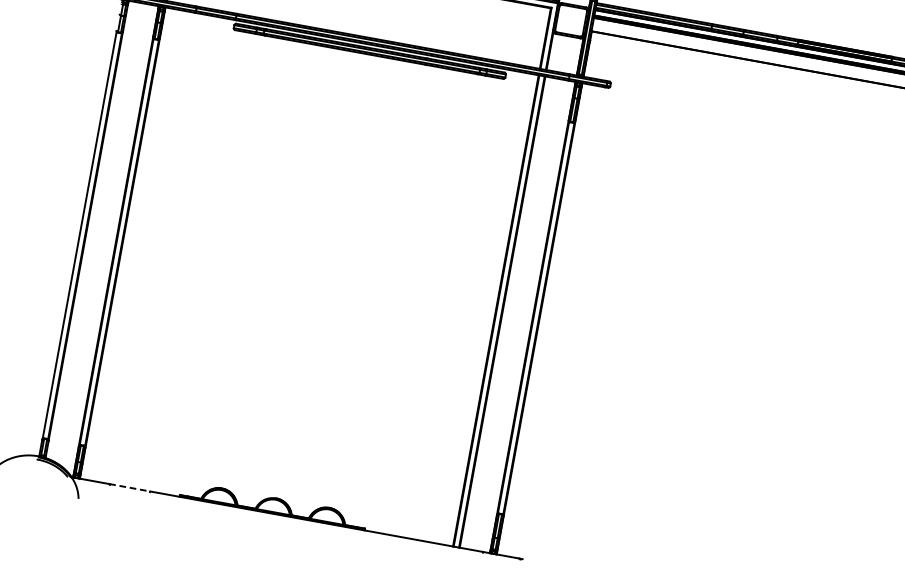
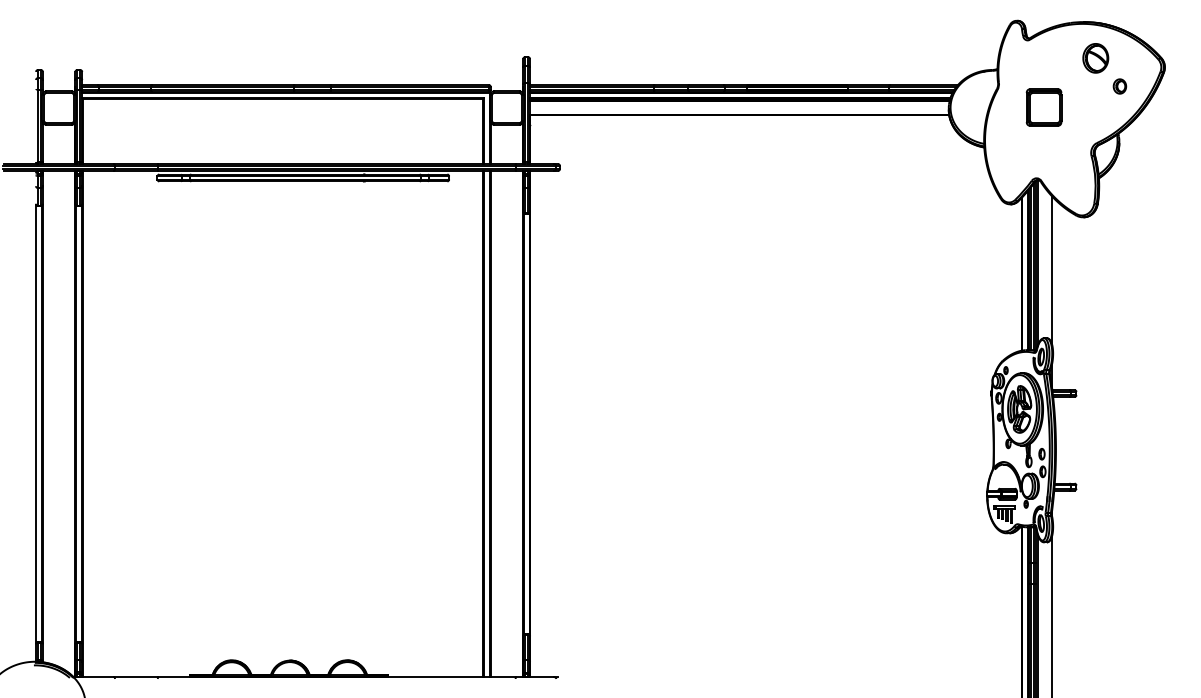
line: (130, 488) -> (136, 677), dashed -> solid

